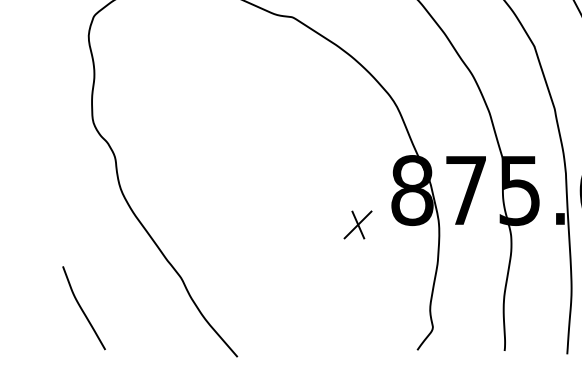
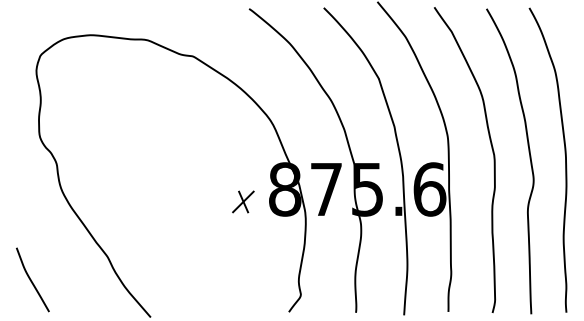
part: (358, 224) -> (243, 201), moved

